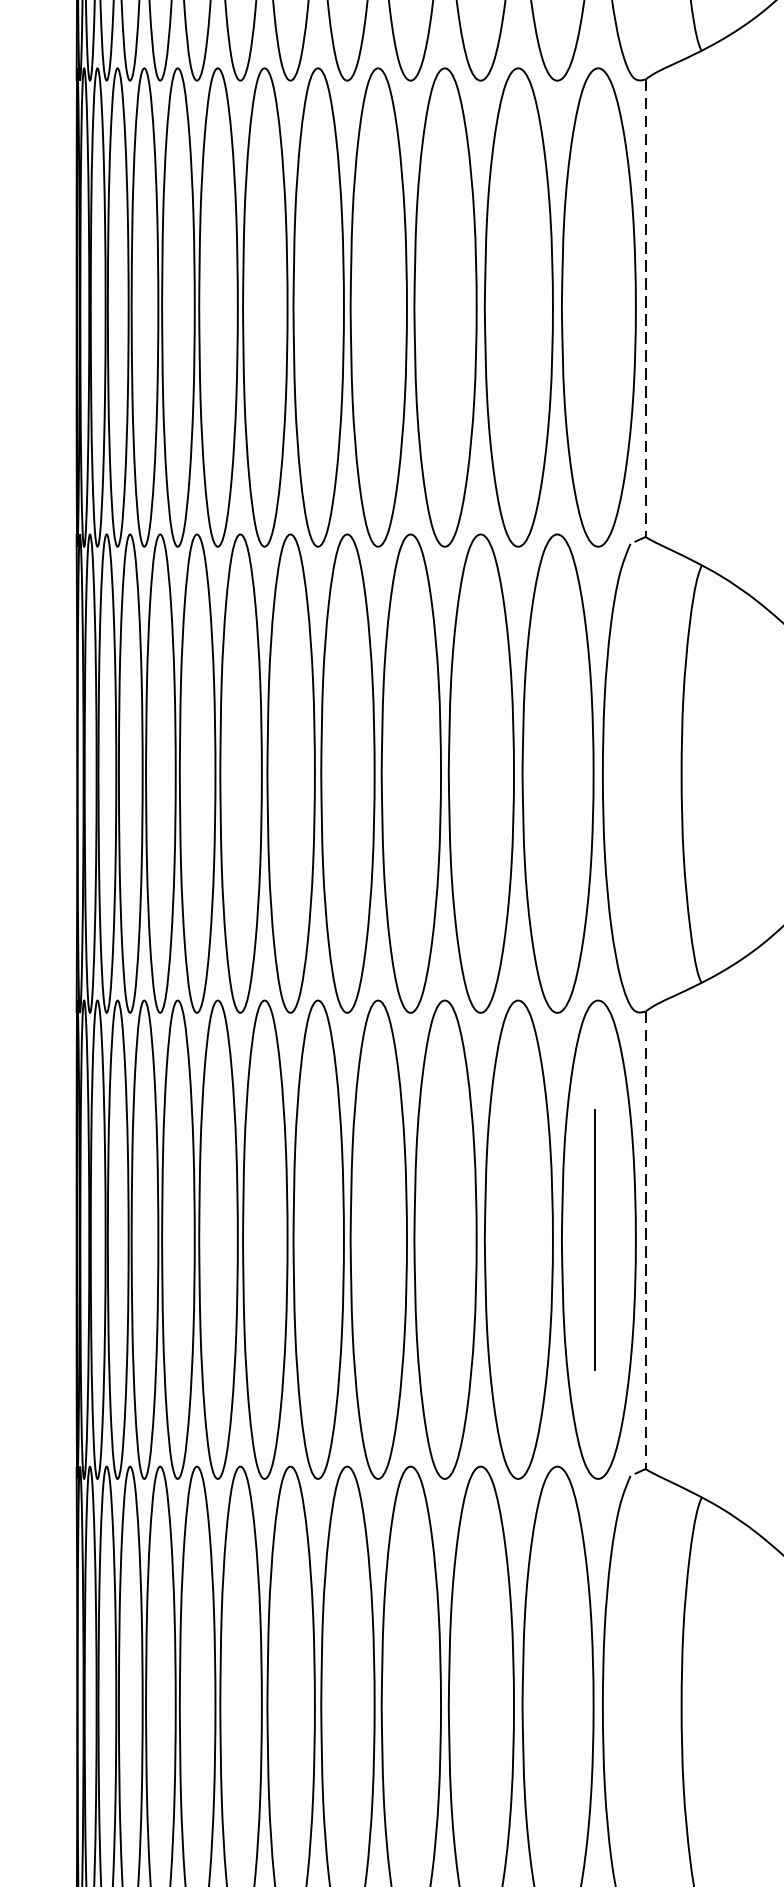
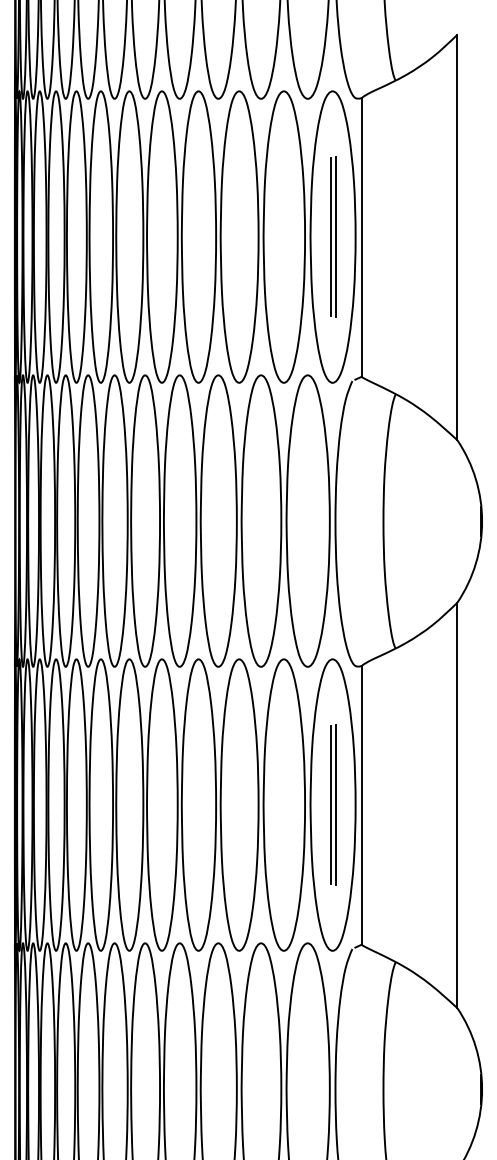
part: (599, 306) -> (333, 236), added
line: (645, 309) -> (361, 238), dashed -> solid
line: (602, 1238) -> (335, 804), added
line: (645, 1240) -> (361, 805), dashed -> solid

